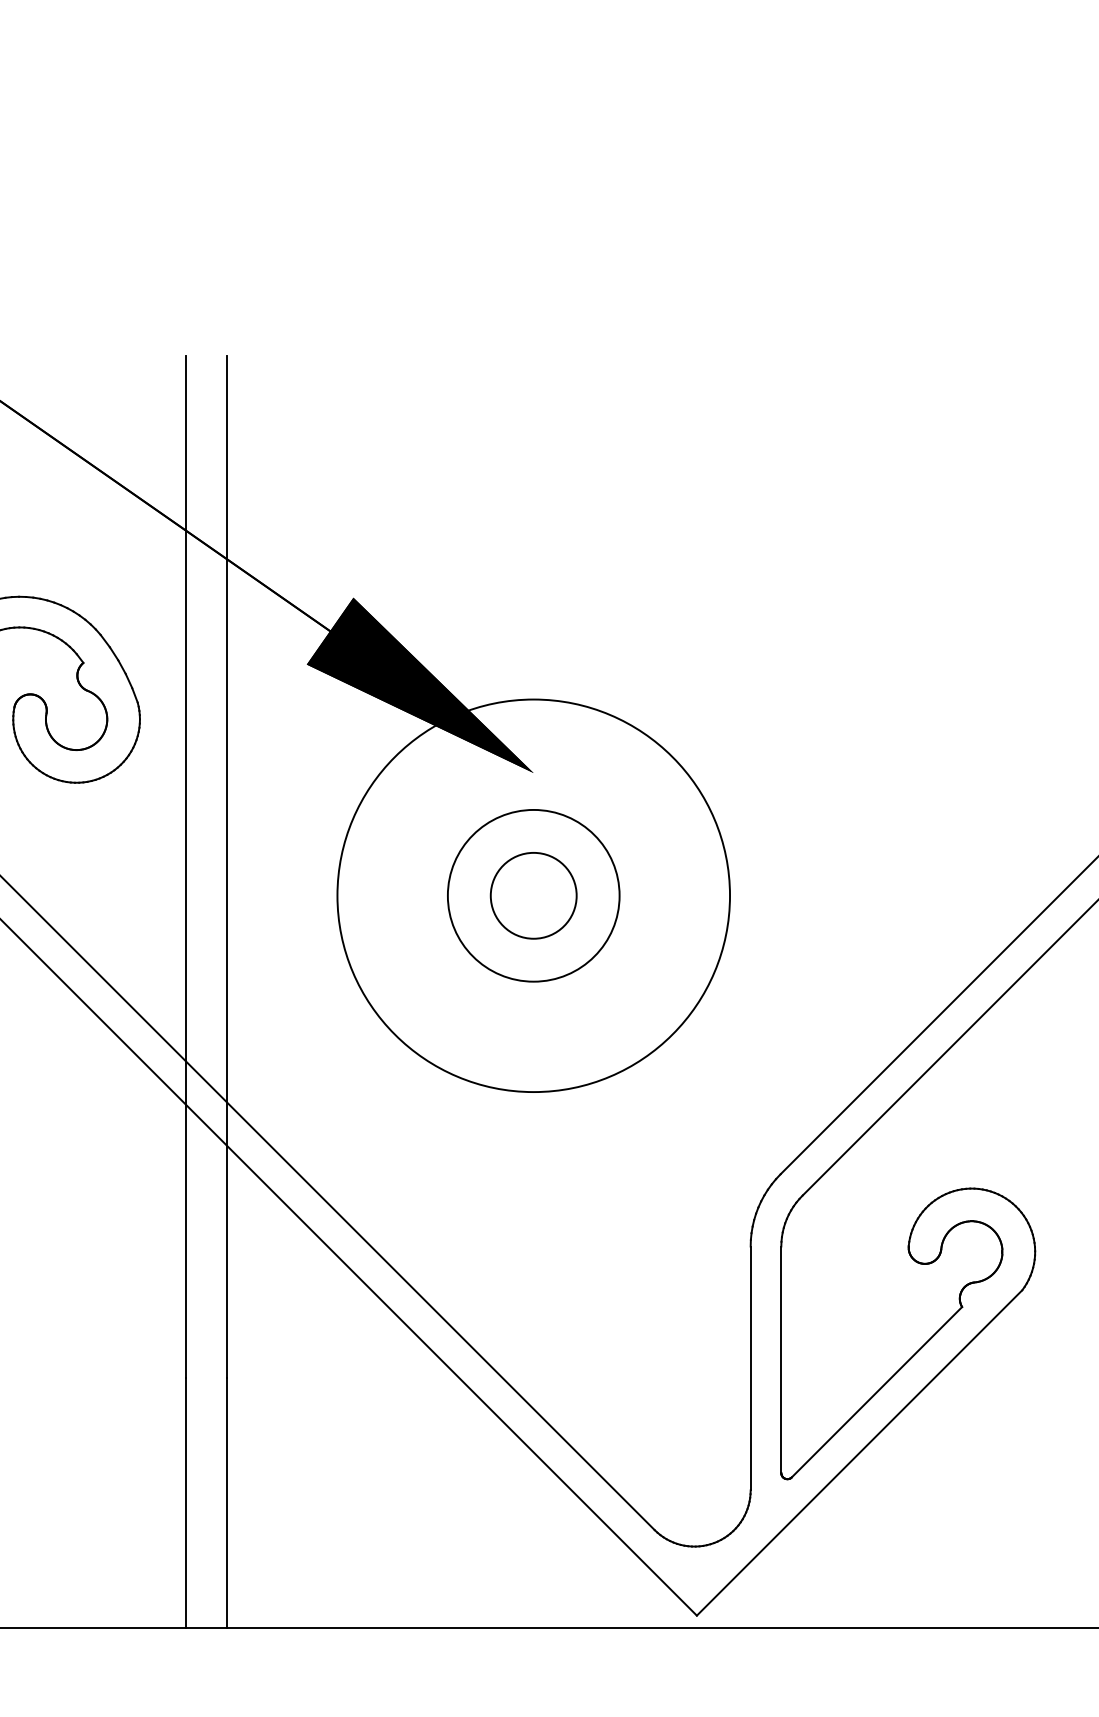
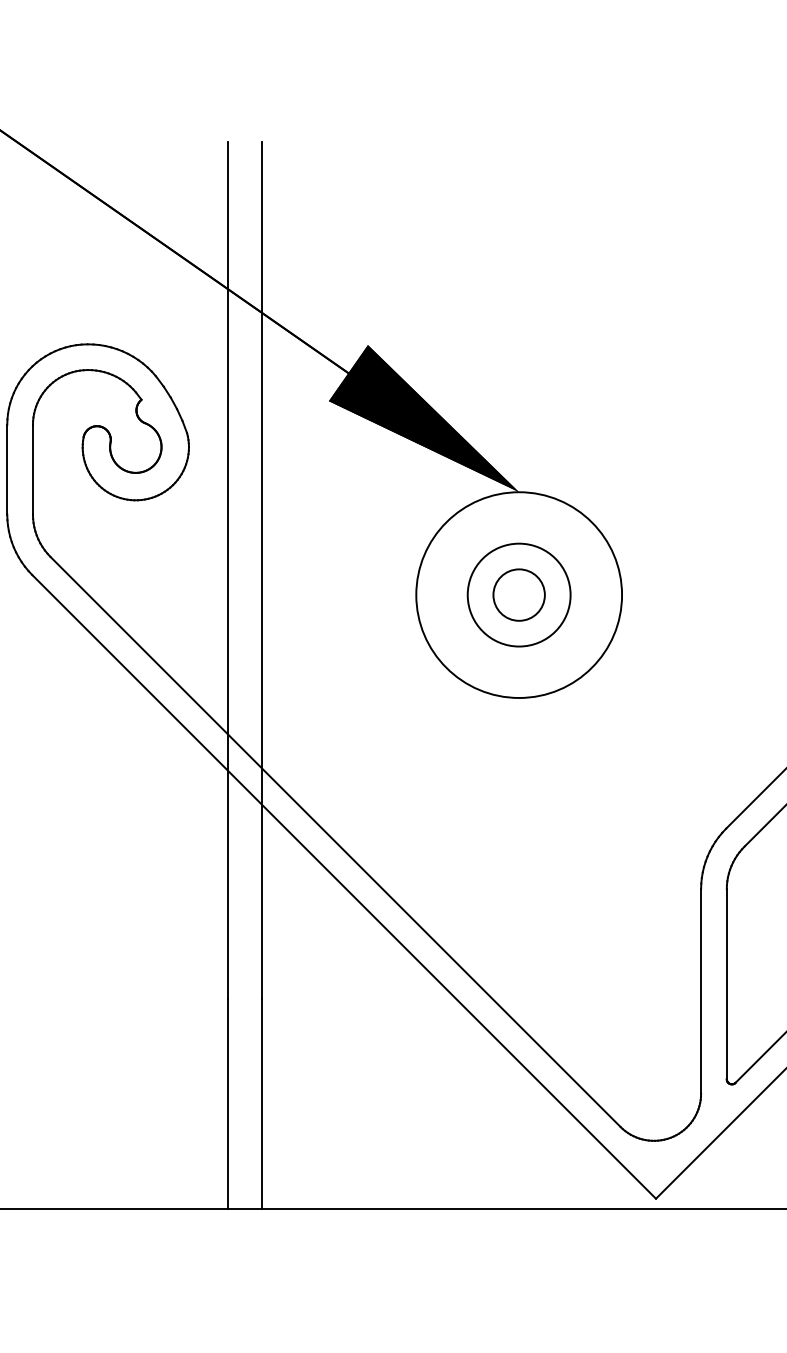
circle: (533, 895) -> (518, 594), size x0.62
circle: (533, 895) -> (518, 594), size x0.71
circle: (533, 895) -> (518, 594), size x0.71

